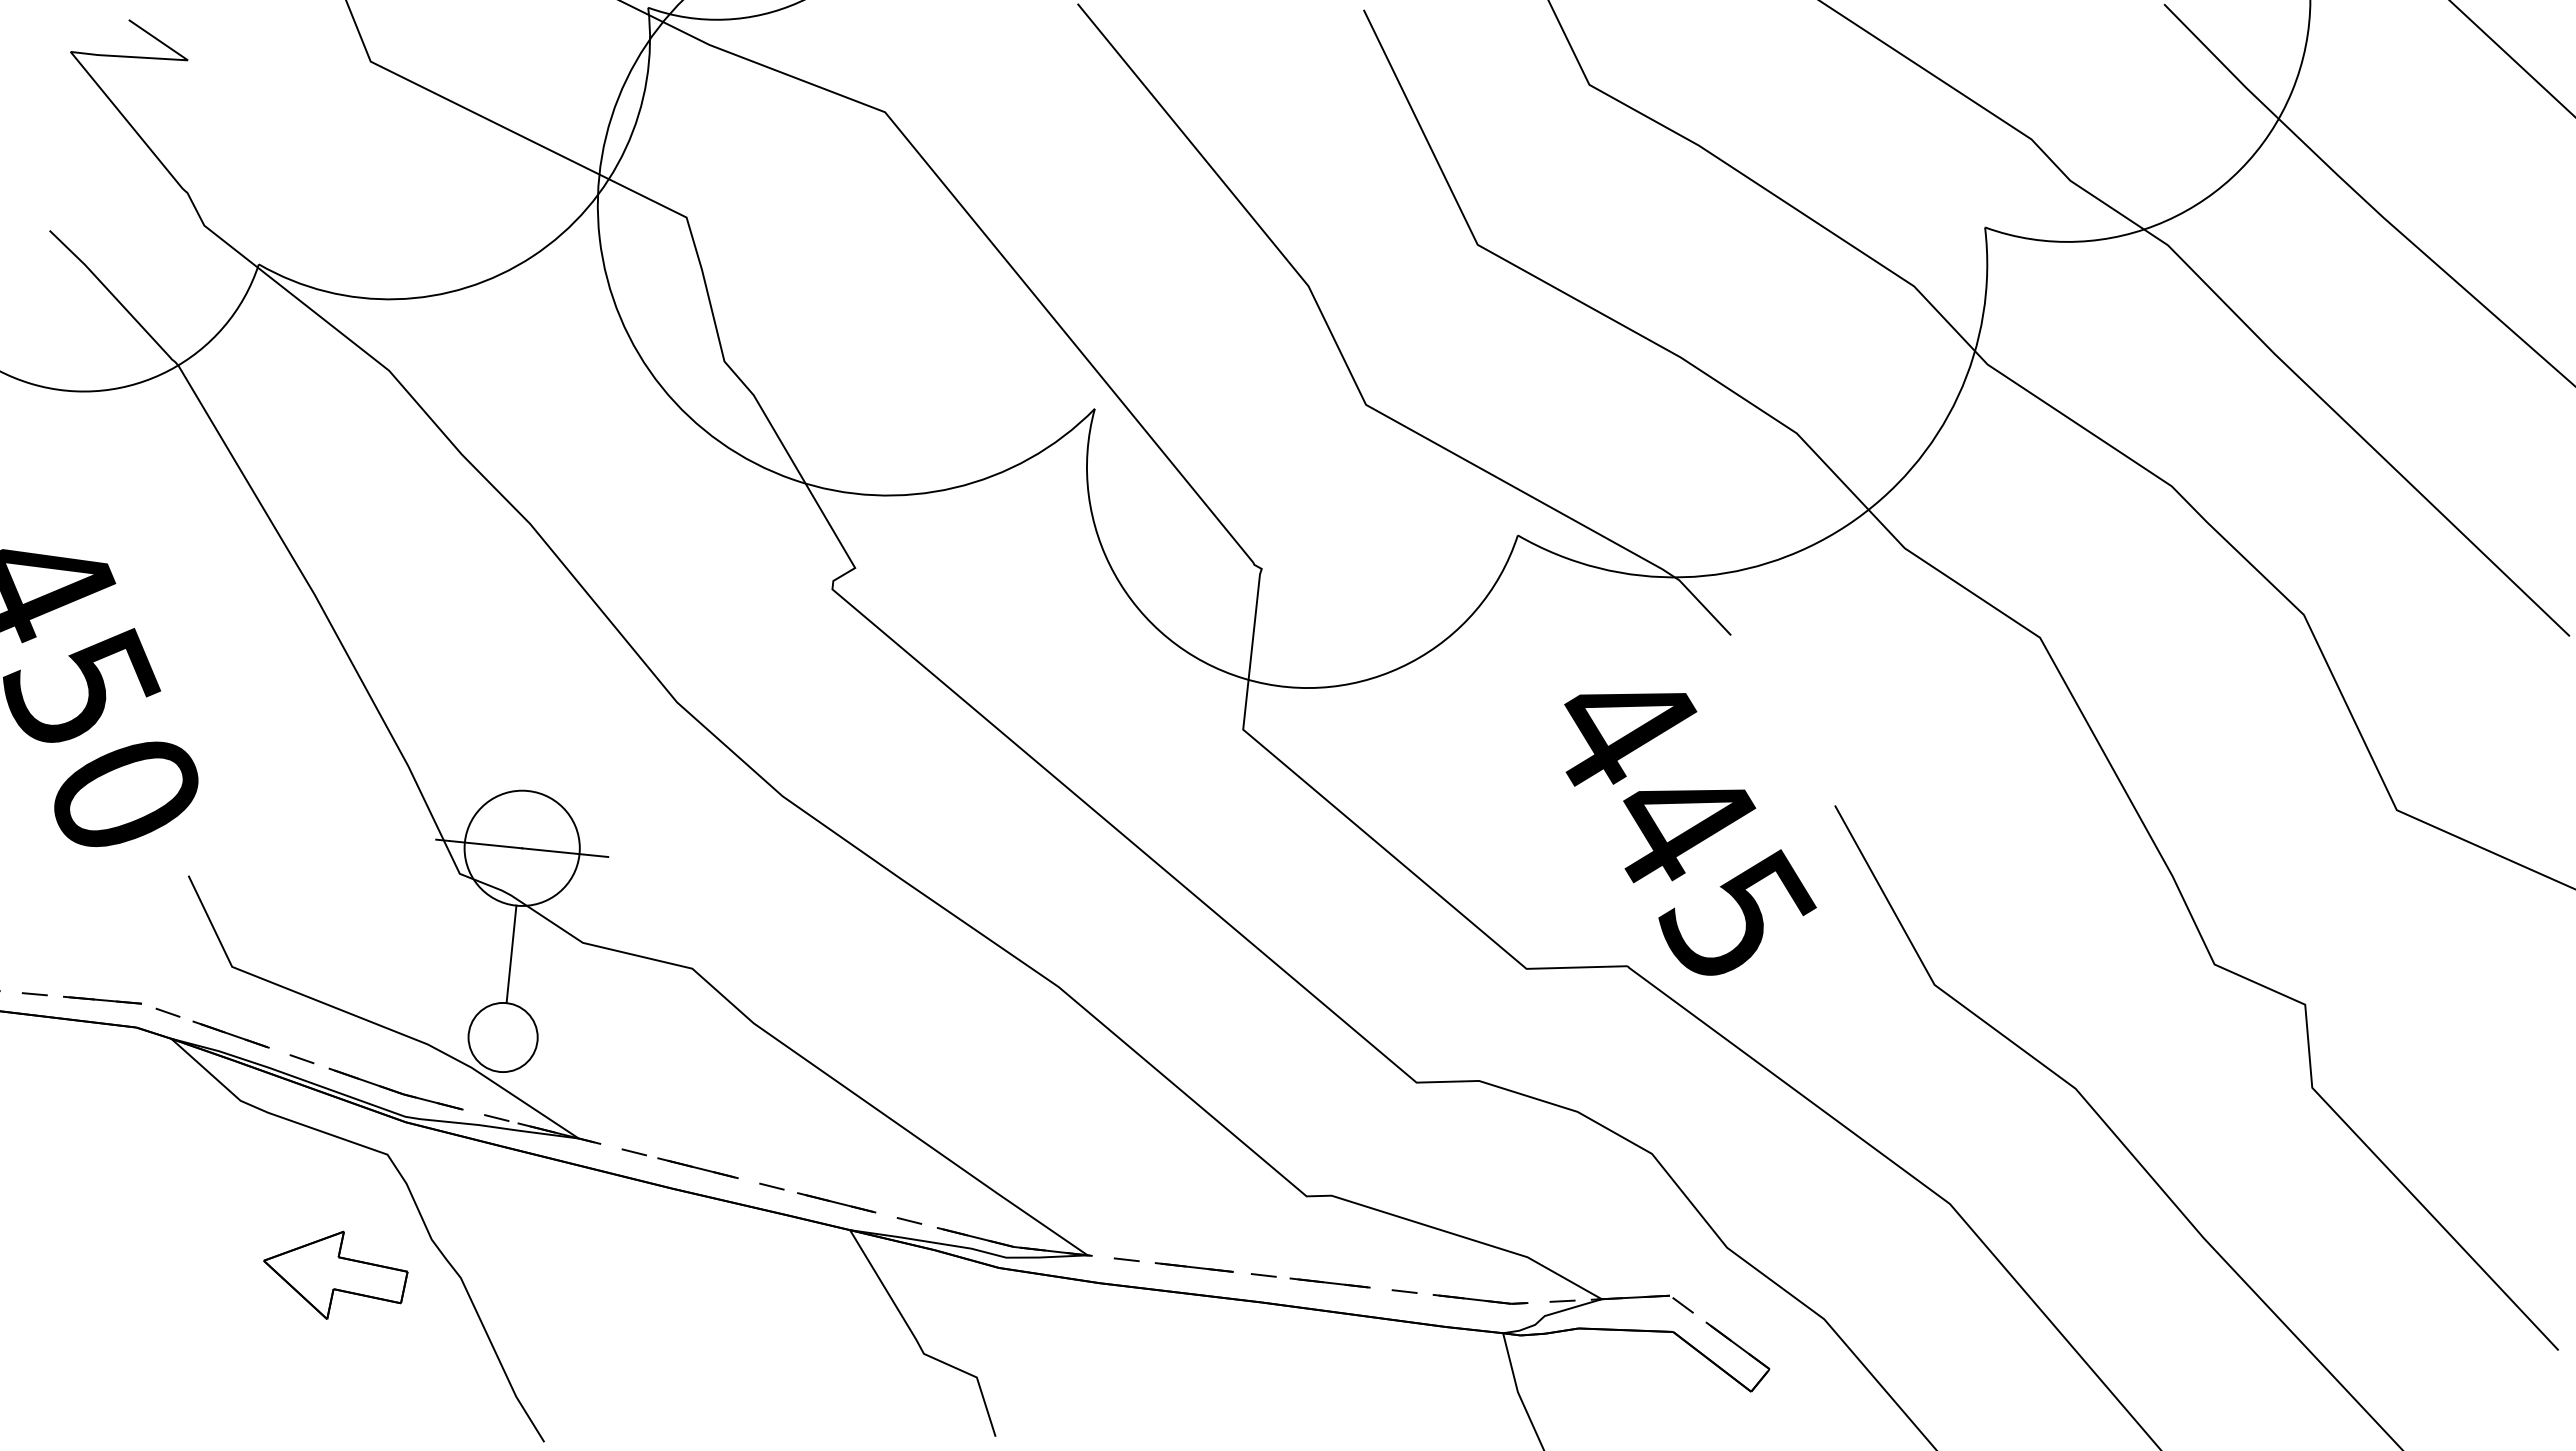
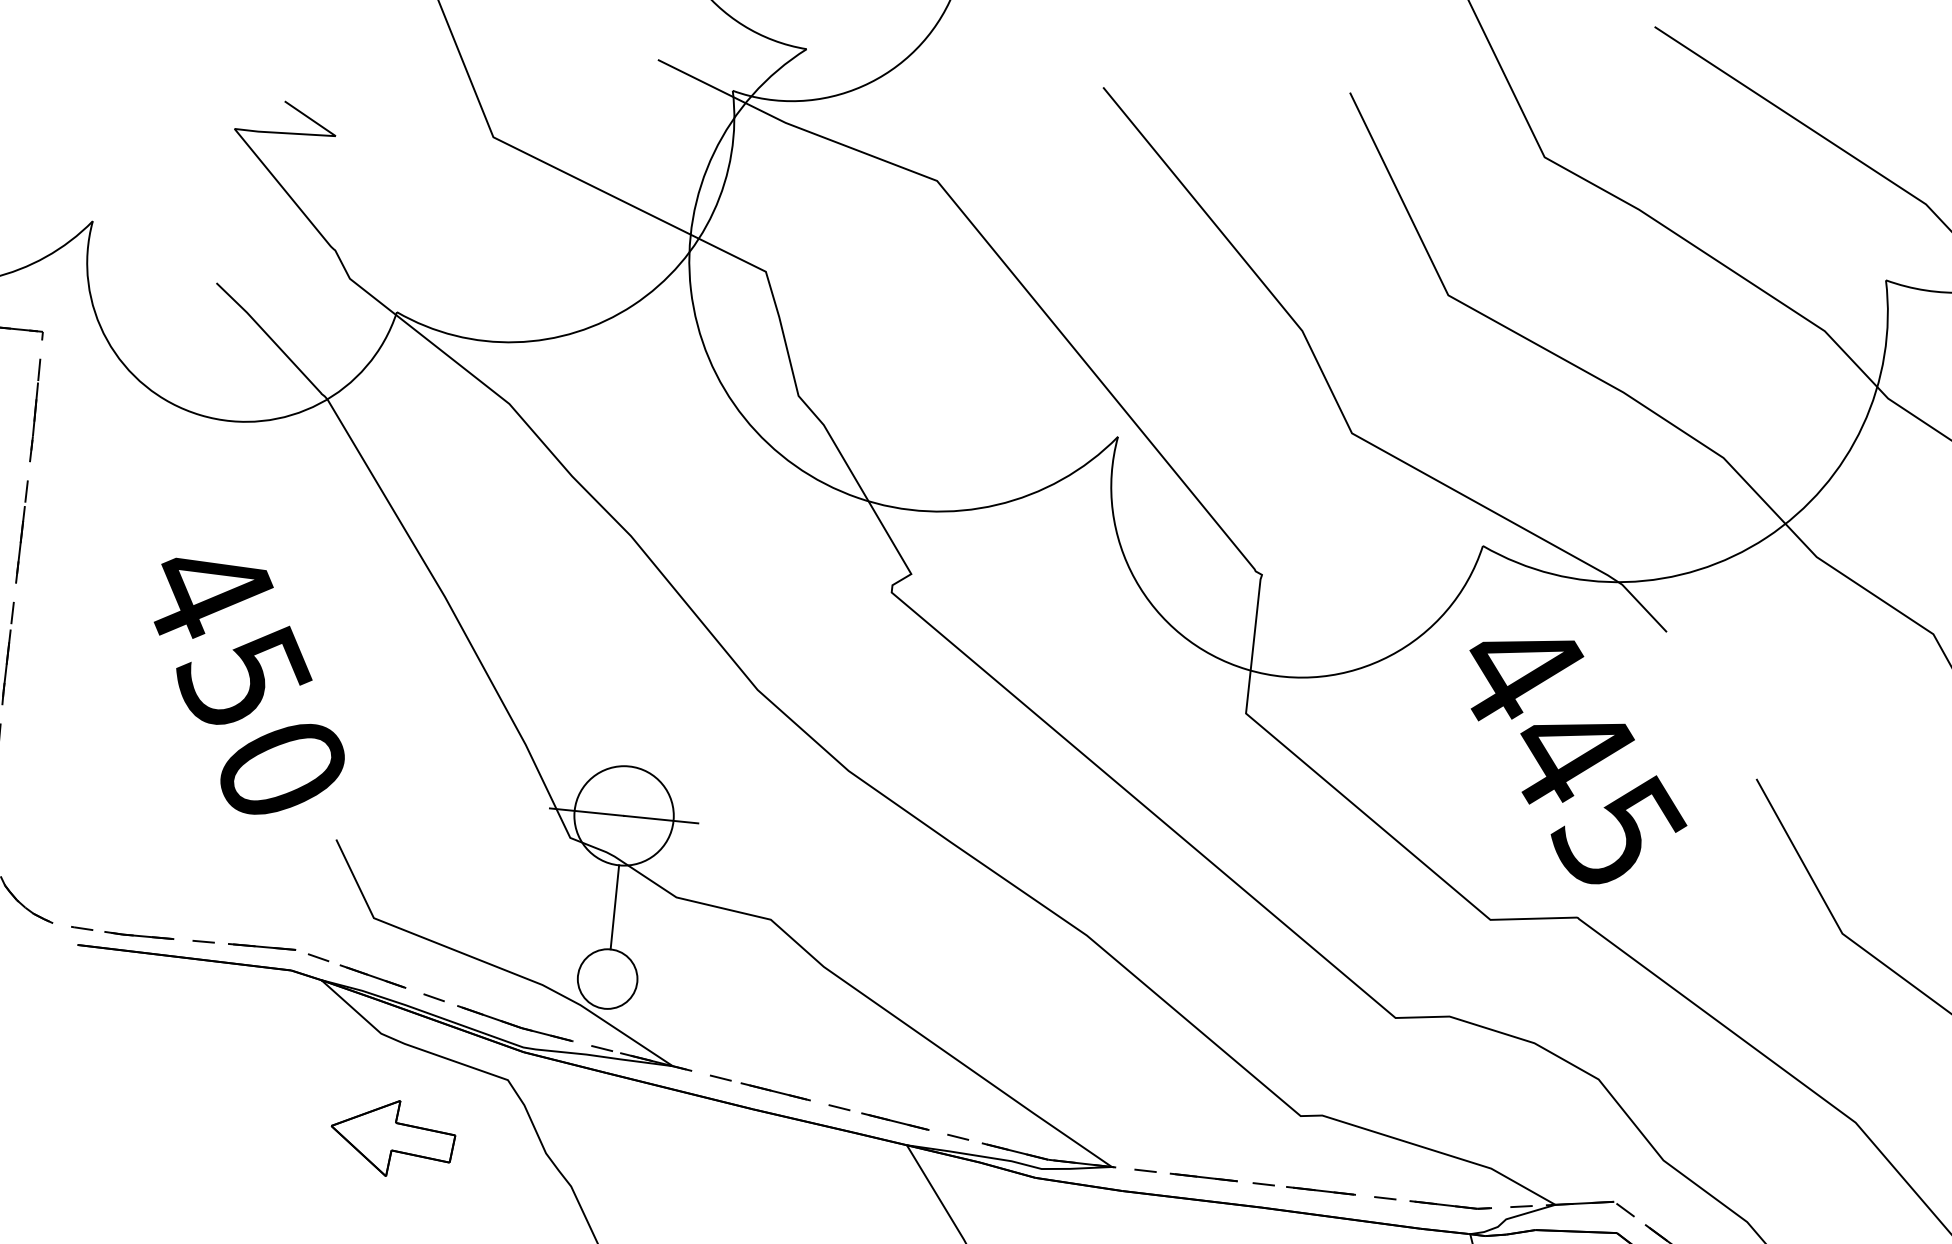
text: (1690, 834) -> (1578, 762), moved
part: (335, 1274) -> (393, 1137), moved

